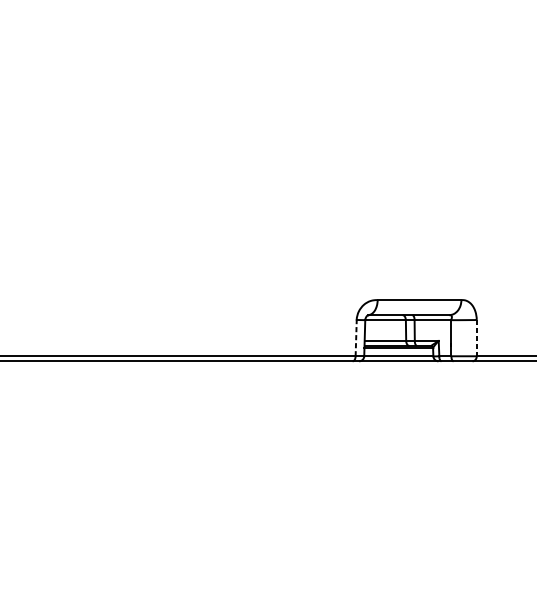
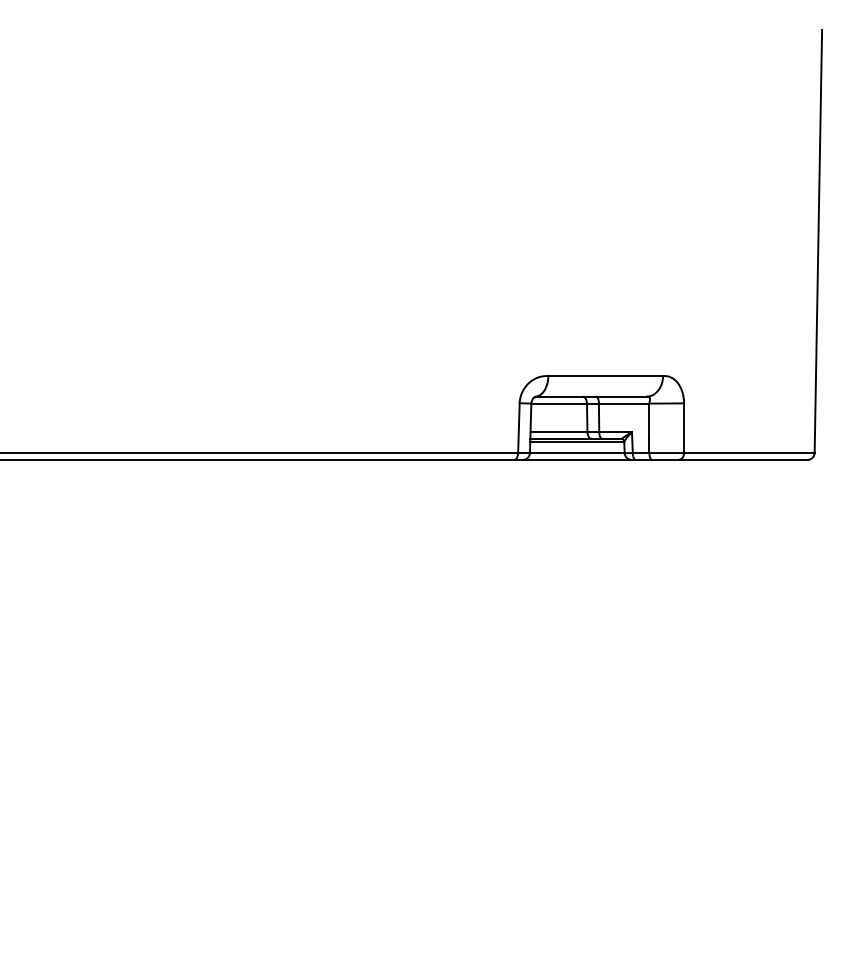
line: (355, 338) -> (518, 428), dashed -> solid
line: (477, 338) -> (684, 428), dashed -> solid

